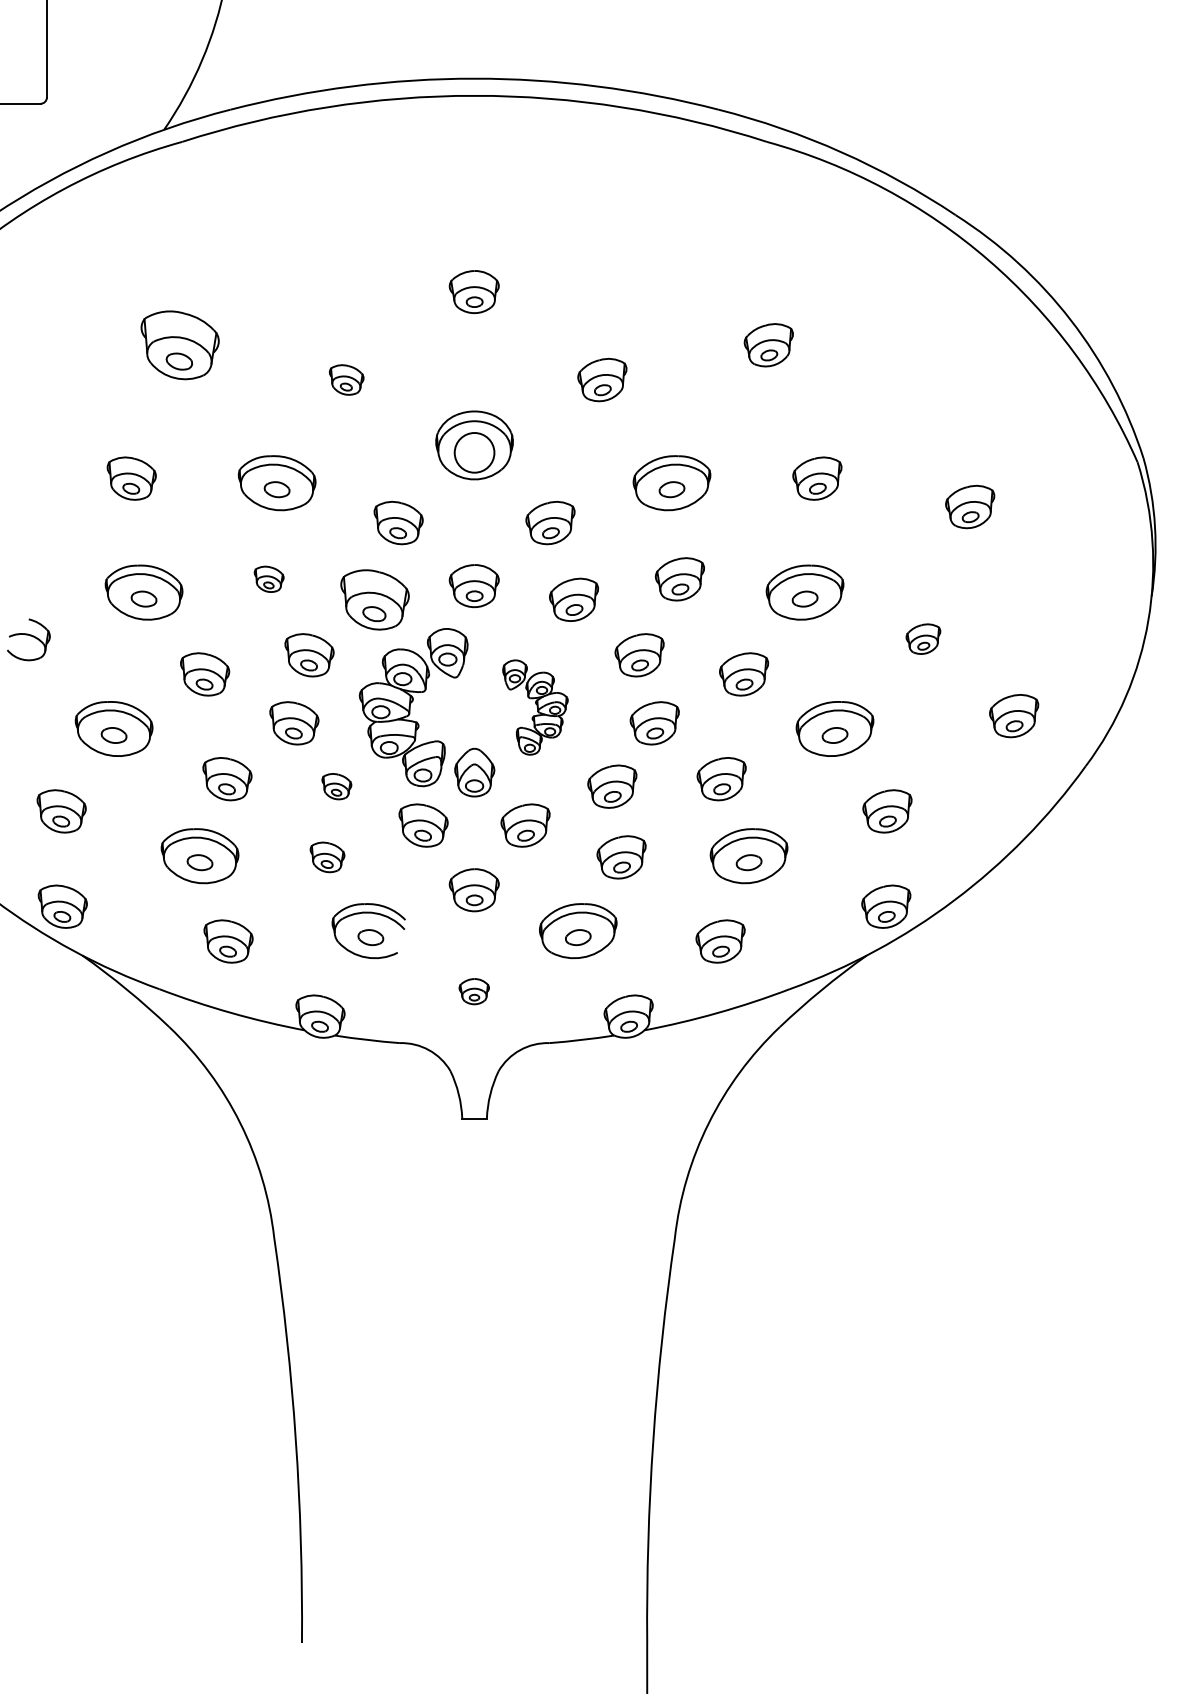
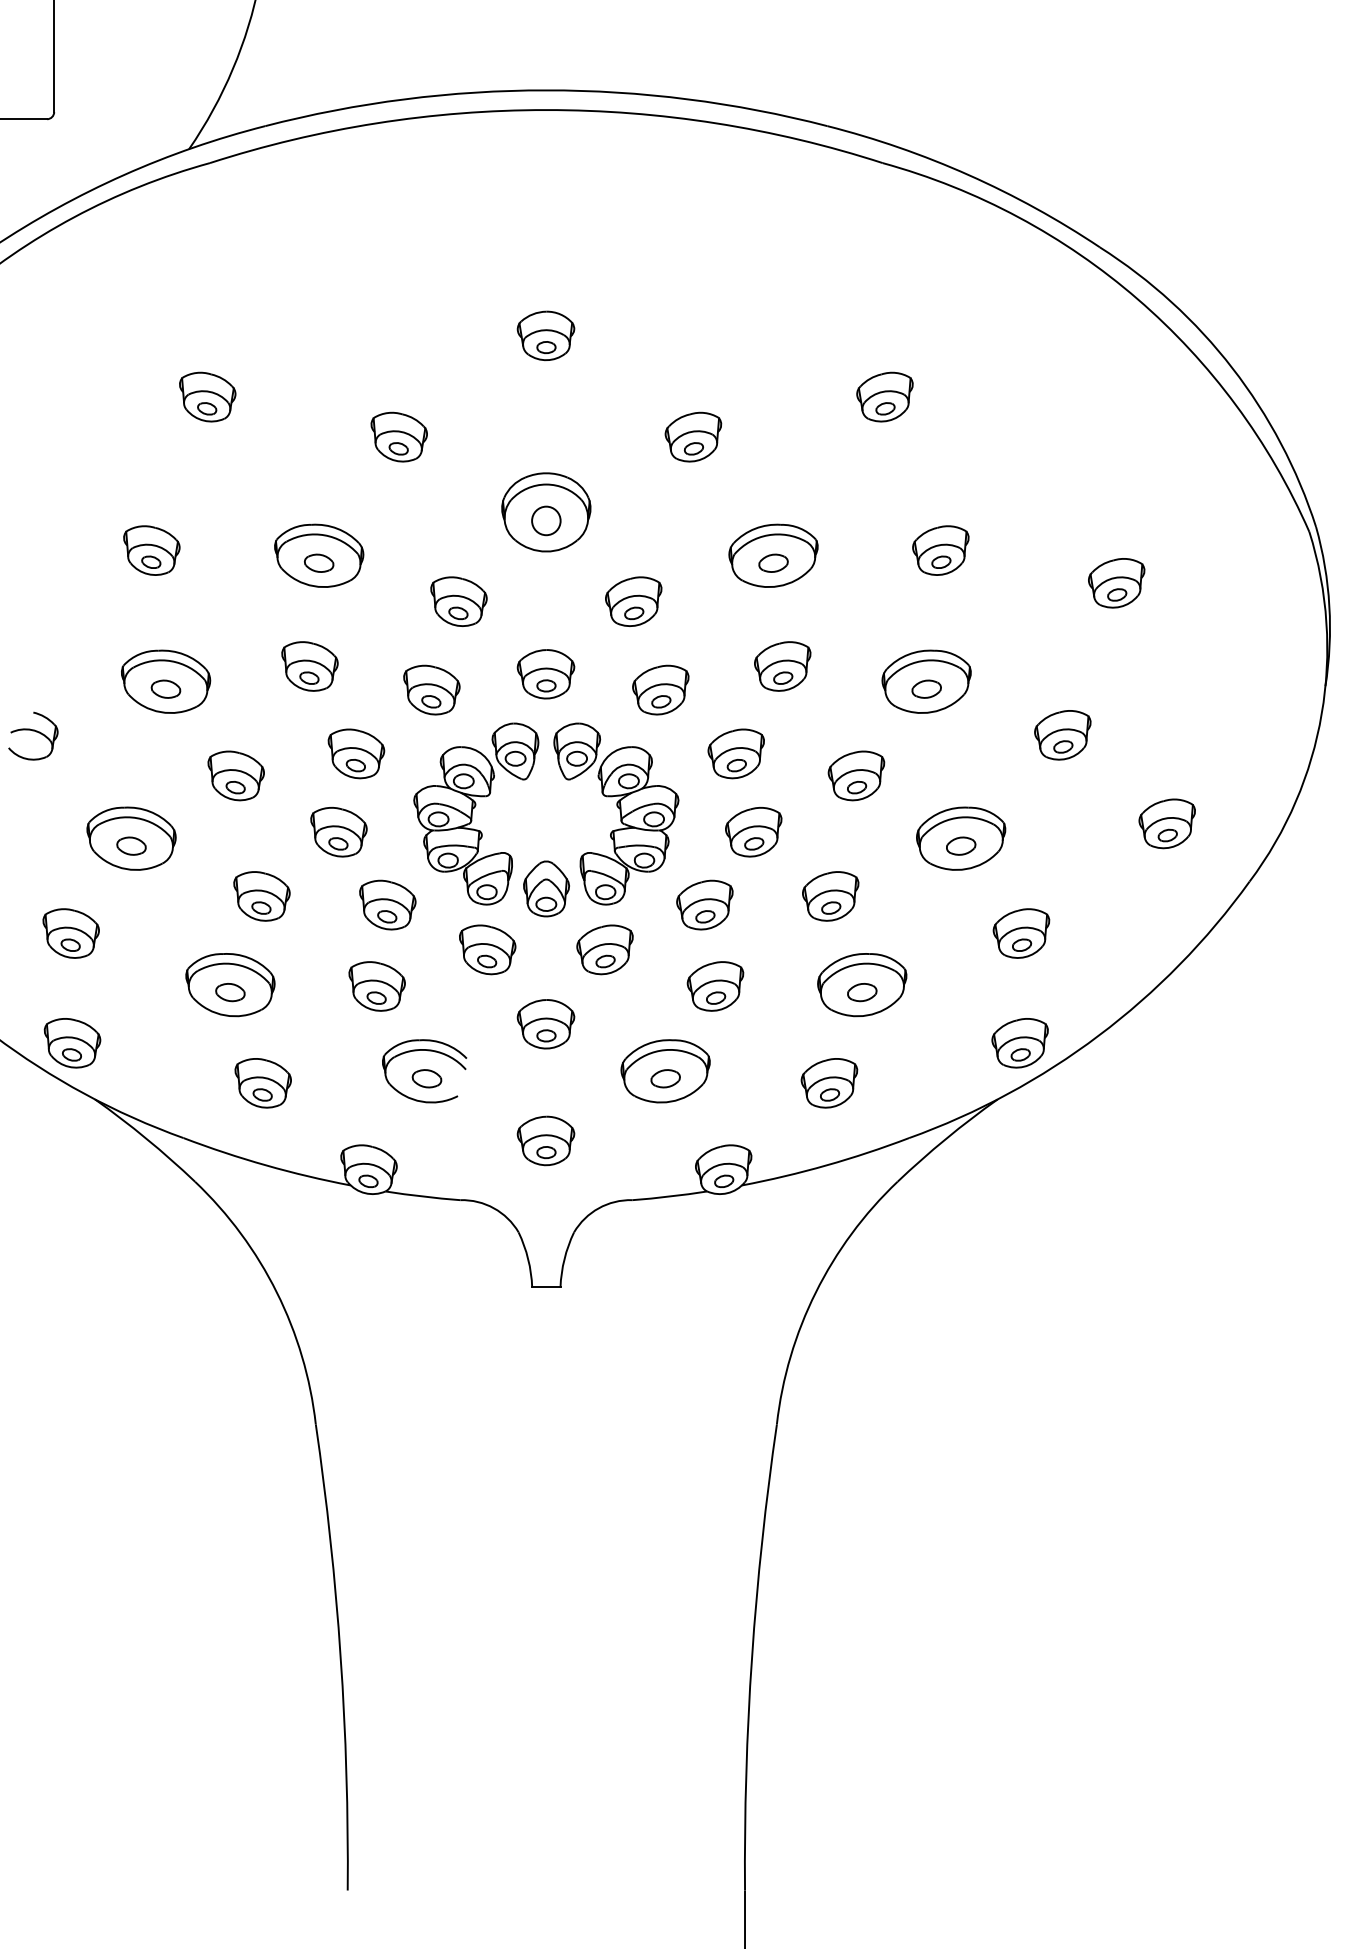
part: (180, 344) -> (207, 396), size x0.62
part: (346, 379) -> (398, 436), size x1.43
circle: (474, 452) -> (546, 520), size x0.62
part: (268, 579) -> (309, 666), size x1.67
part: (374, 599) -> (431, 689), size x0.71
part: (923, 639) -> (1062, 735), size x1.43
part: (535, 707) -> (616, 813), size x1.67
part: (336, 786) -> (387, 904), size x1.67
part: (326, 857) -> (376, 986), size x1.43
part: (473, 991) -> (545, 1140), size x1.67

